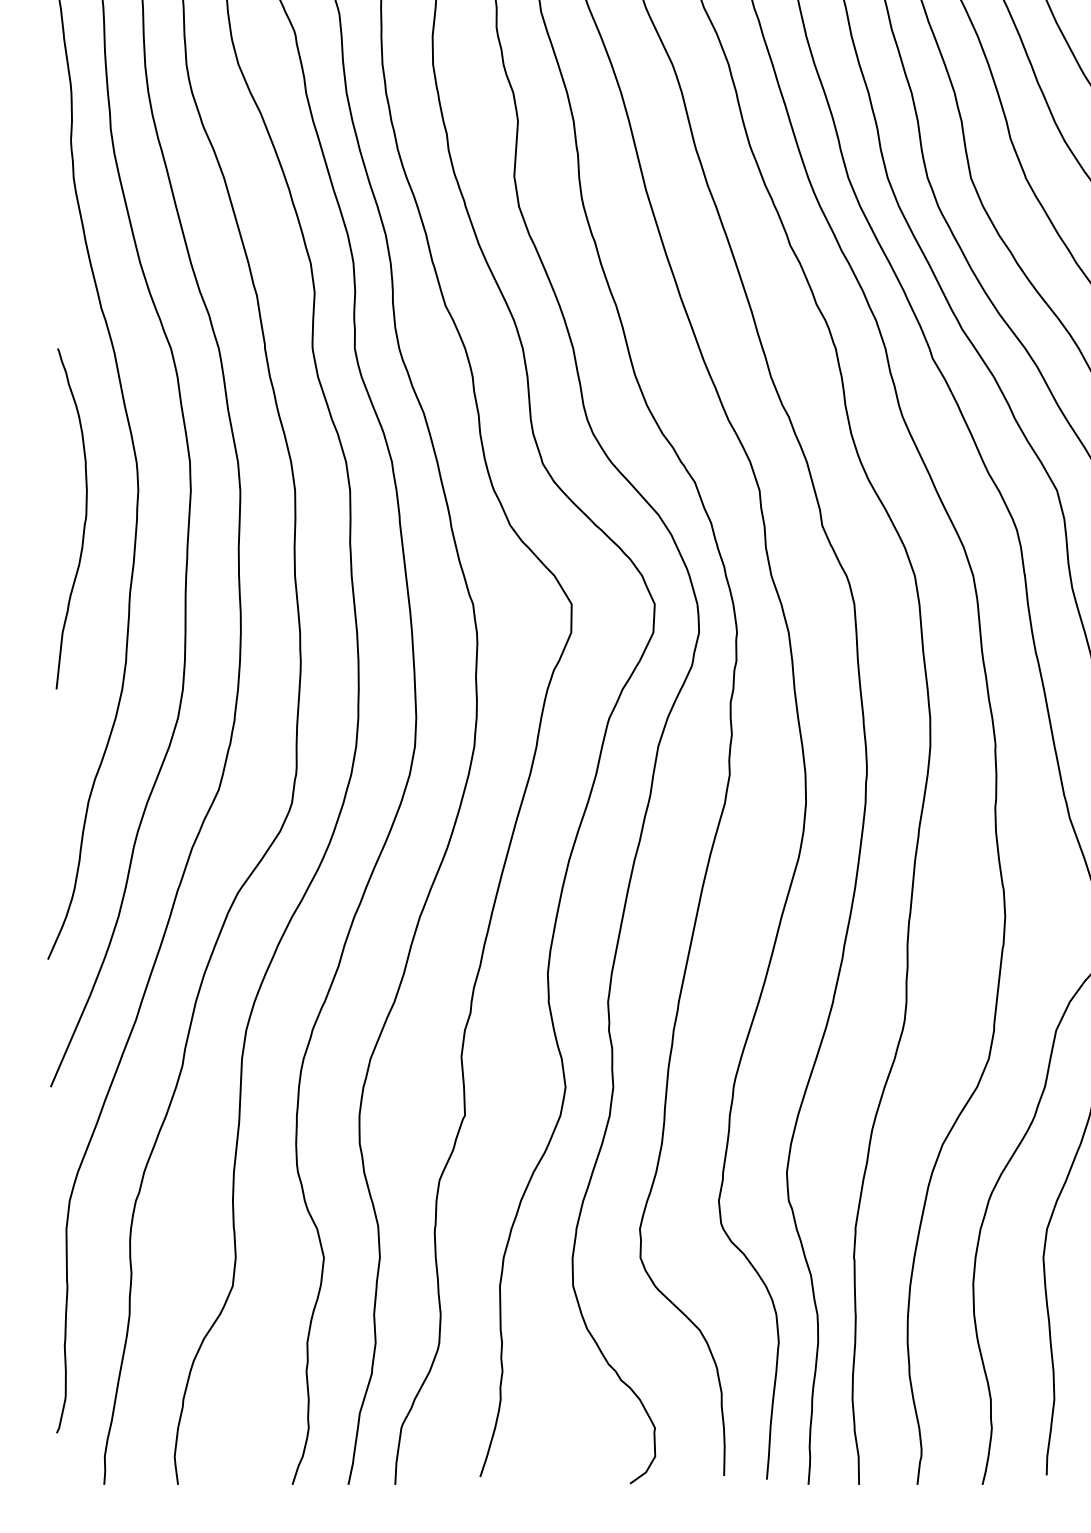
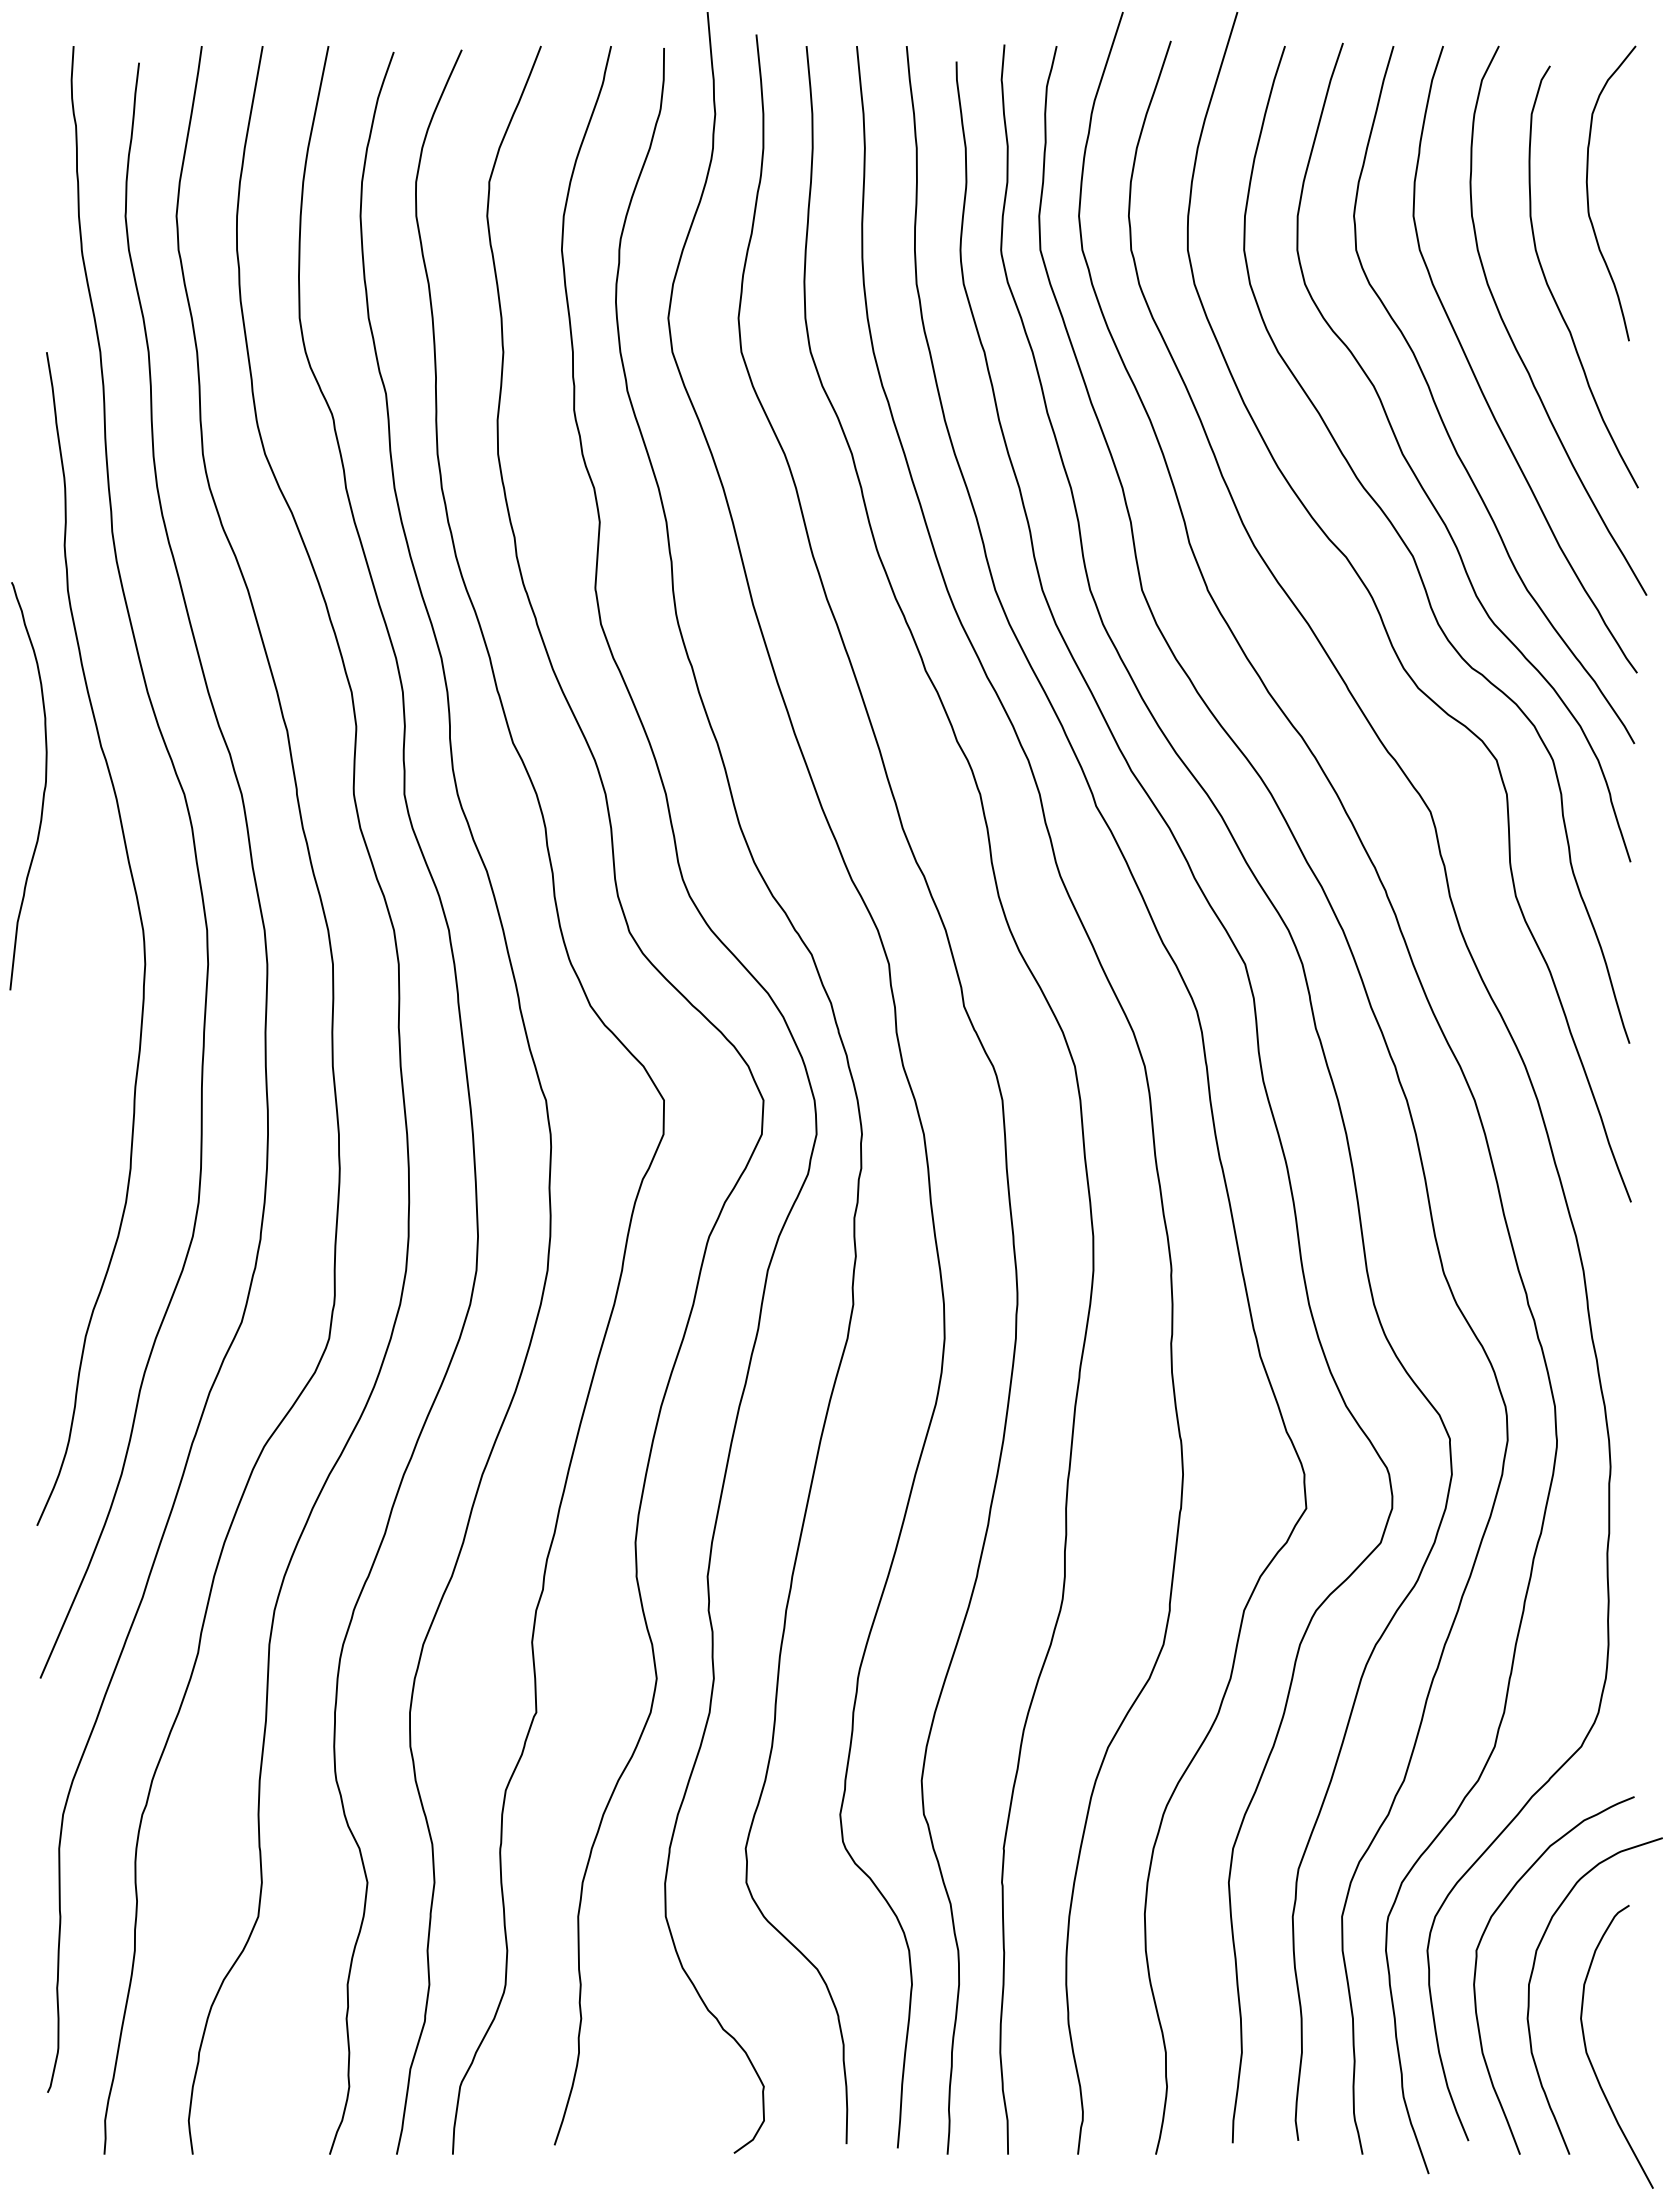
curve: (84, 522) -> (43, 790), moved

